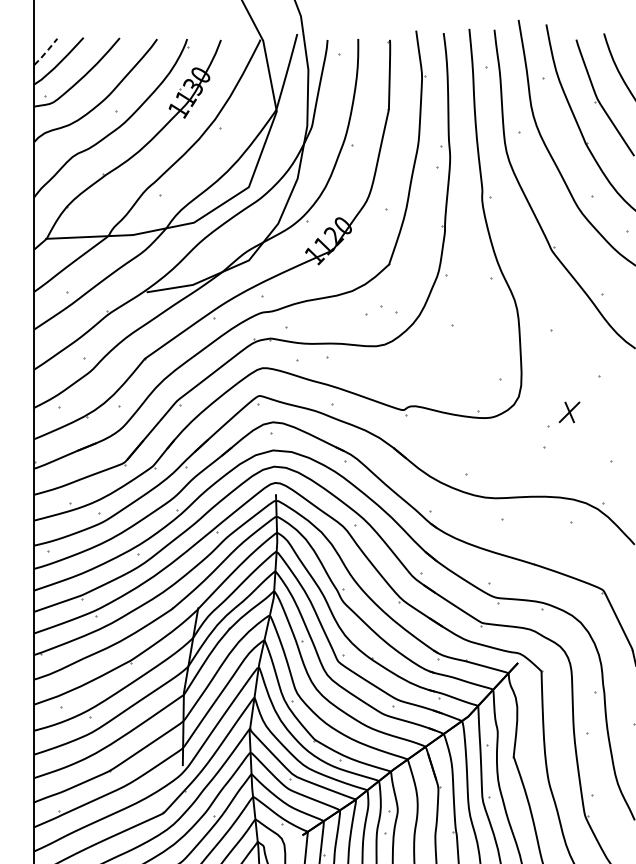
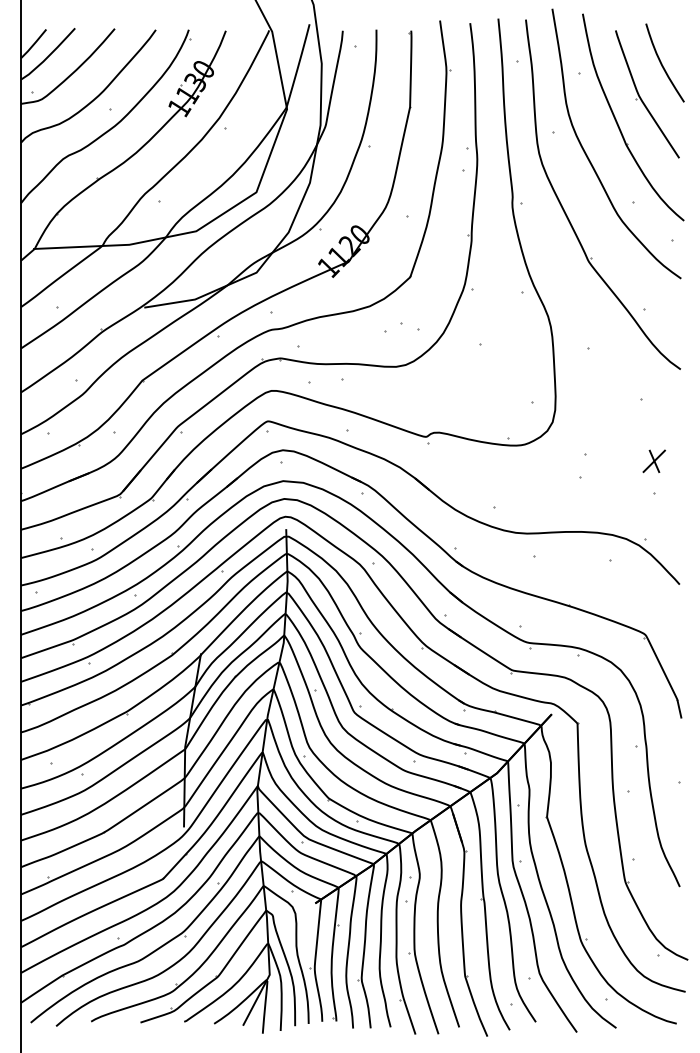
line: (46, 52) -> (34, 44), dashed -> solid
part: (568, 412) -> (653, 461), moved

